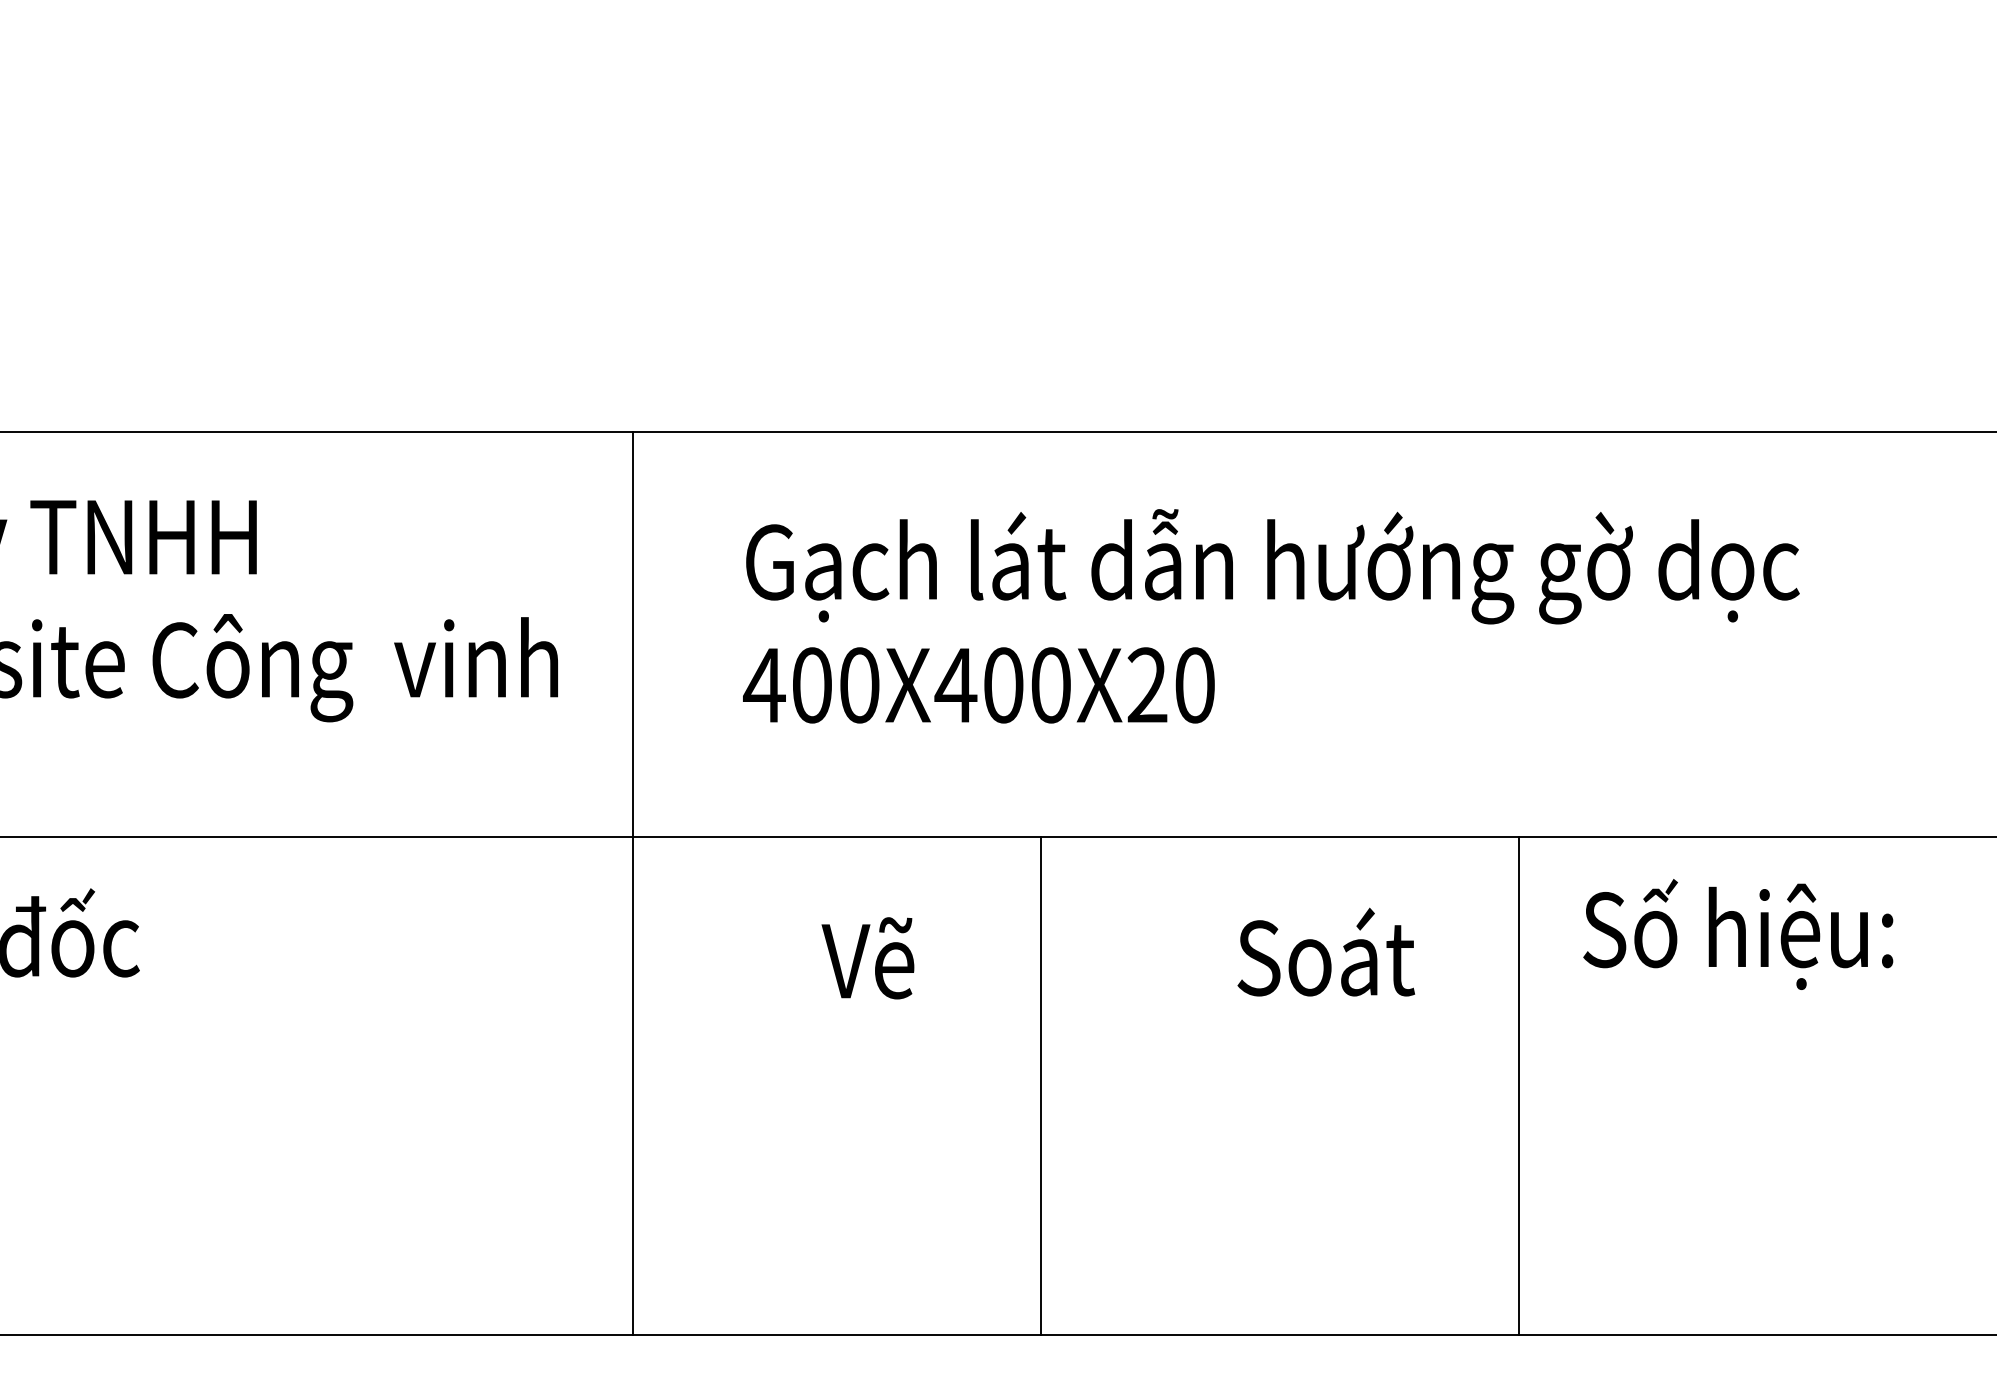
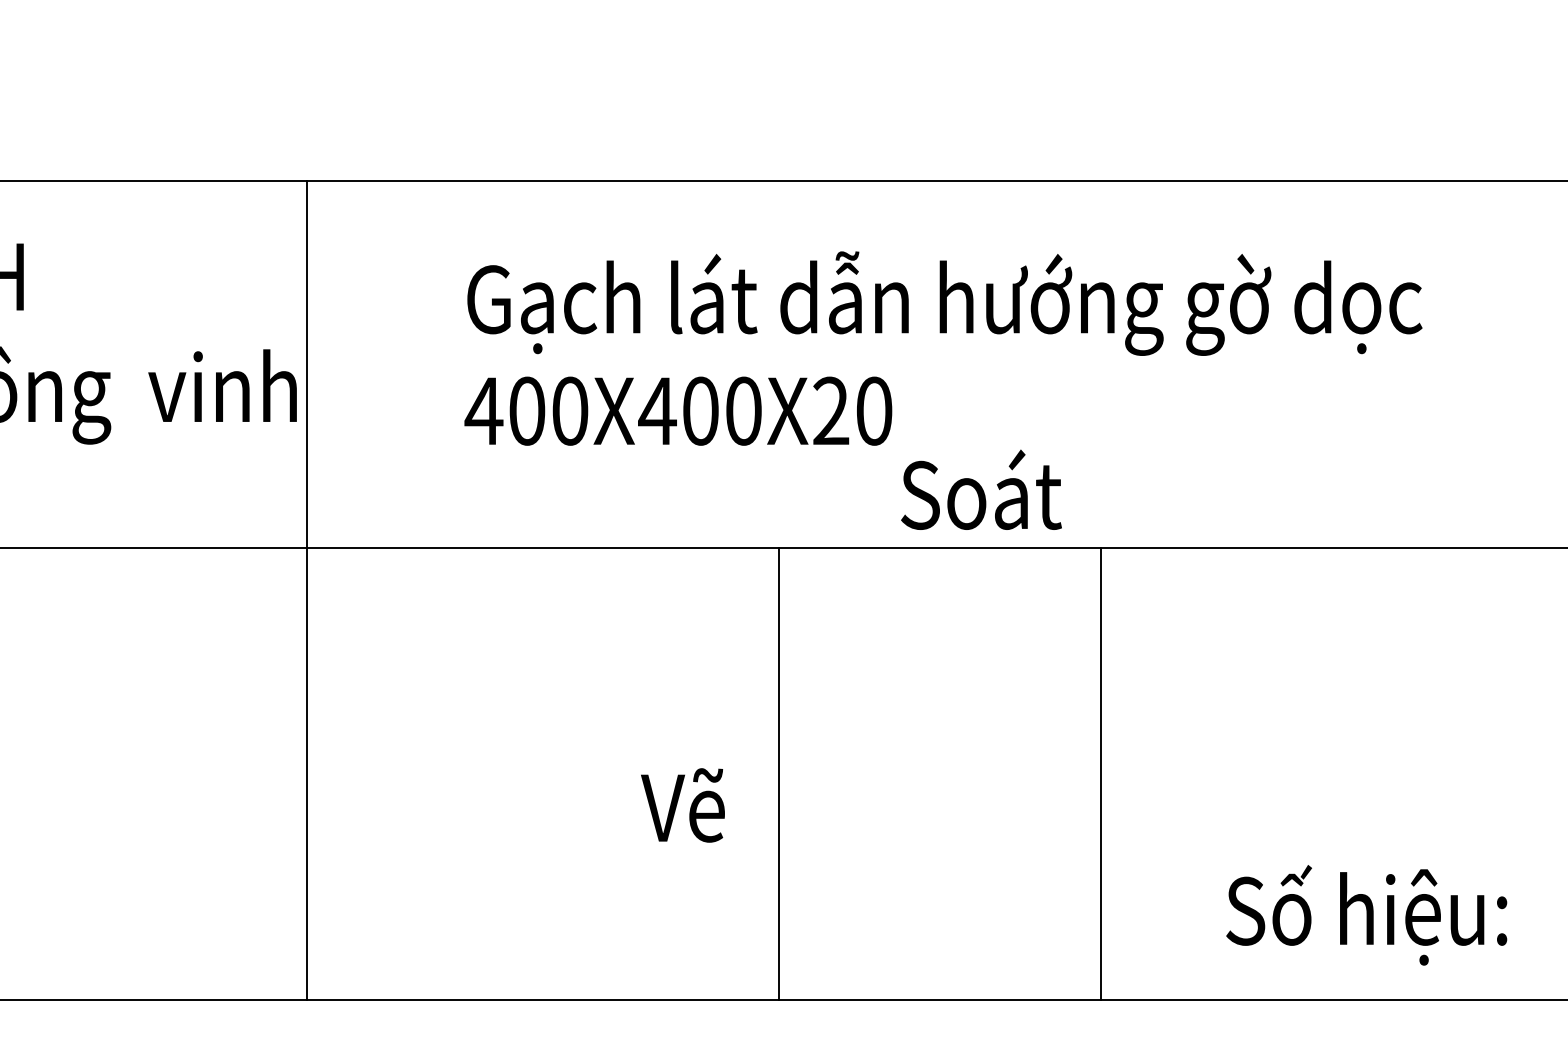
line: (632, 883) -> (307, 590), moved
text: (1738, 934) -> (1366, 915), moved
text: (1326, 951) -> (981, 489), moved
text: (867, 958) -> (682, 805), moved
line: (1041, 1085) -> (778, 773), moved
line: (1519, 1085) -> (1101, 773), moved

